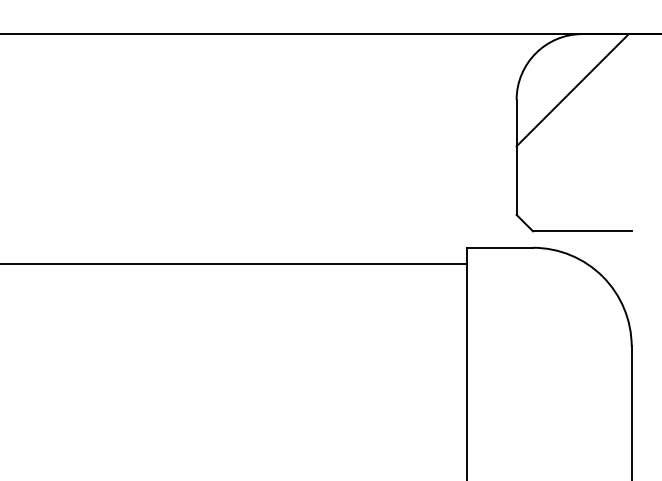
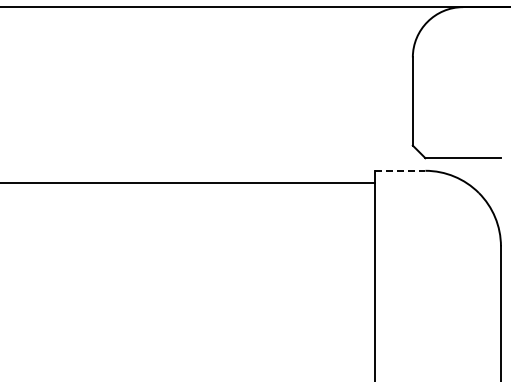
line: (572, 90) -> (455, 50), removed
line: (500, 247) -> (400, 170), solid -> dashed

